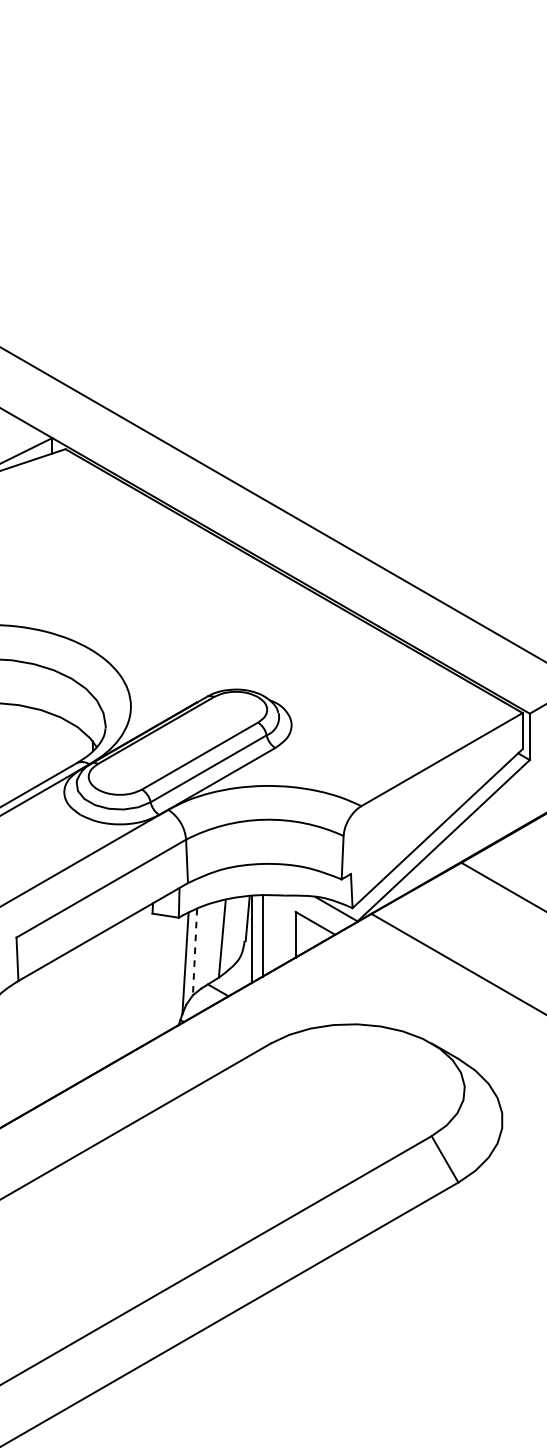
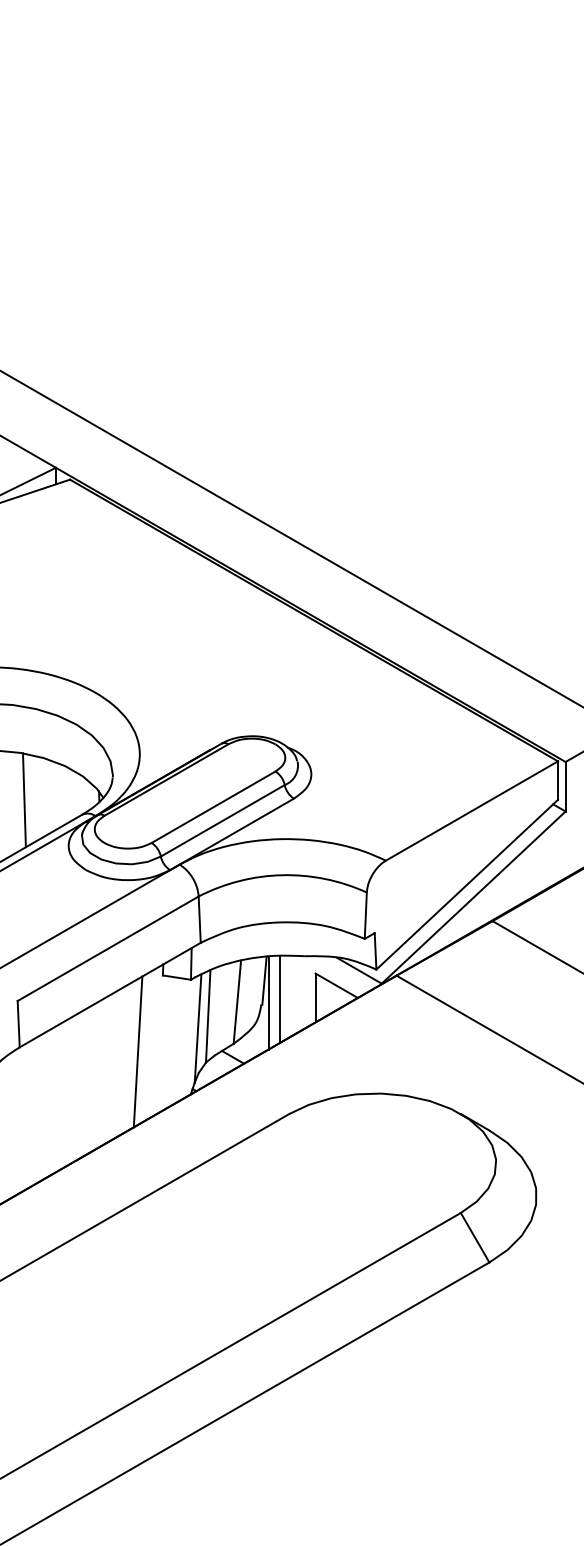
line: (22, 749) -> (24, 800), added
line: (195, 952) -> (208, 1016), dashed -> solid
line: (128, 984) -> (137, 1051), added

